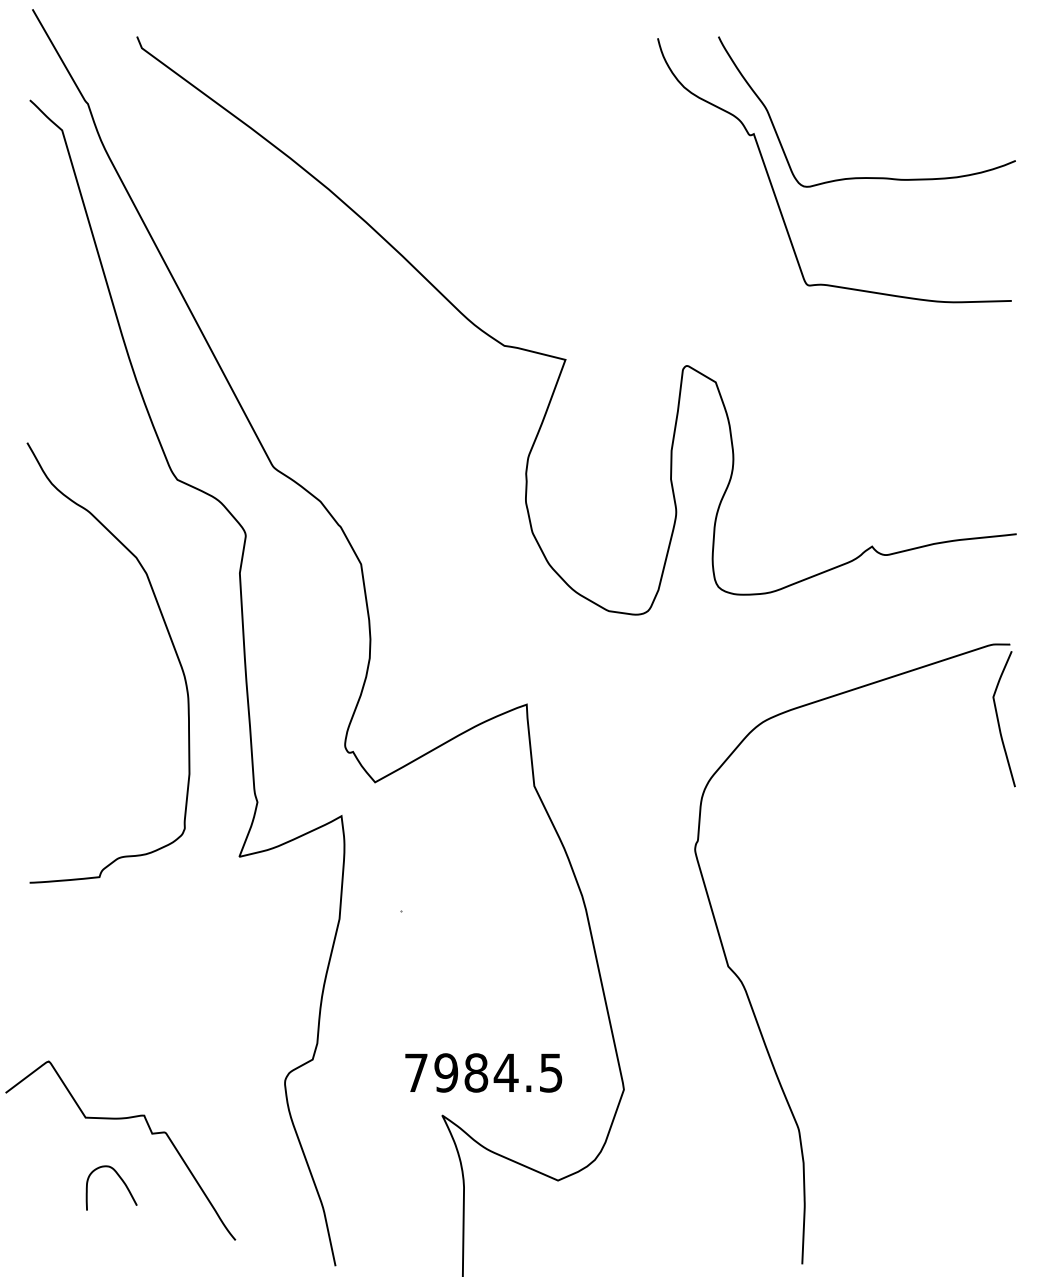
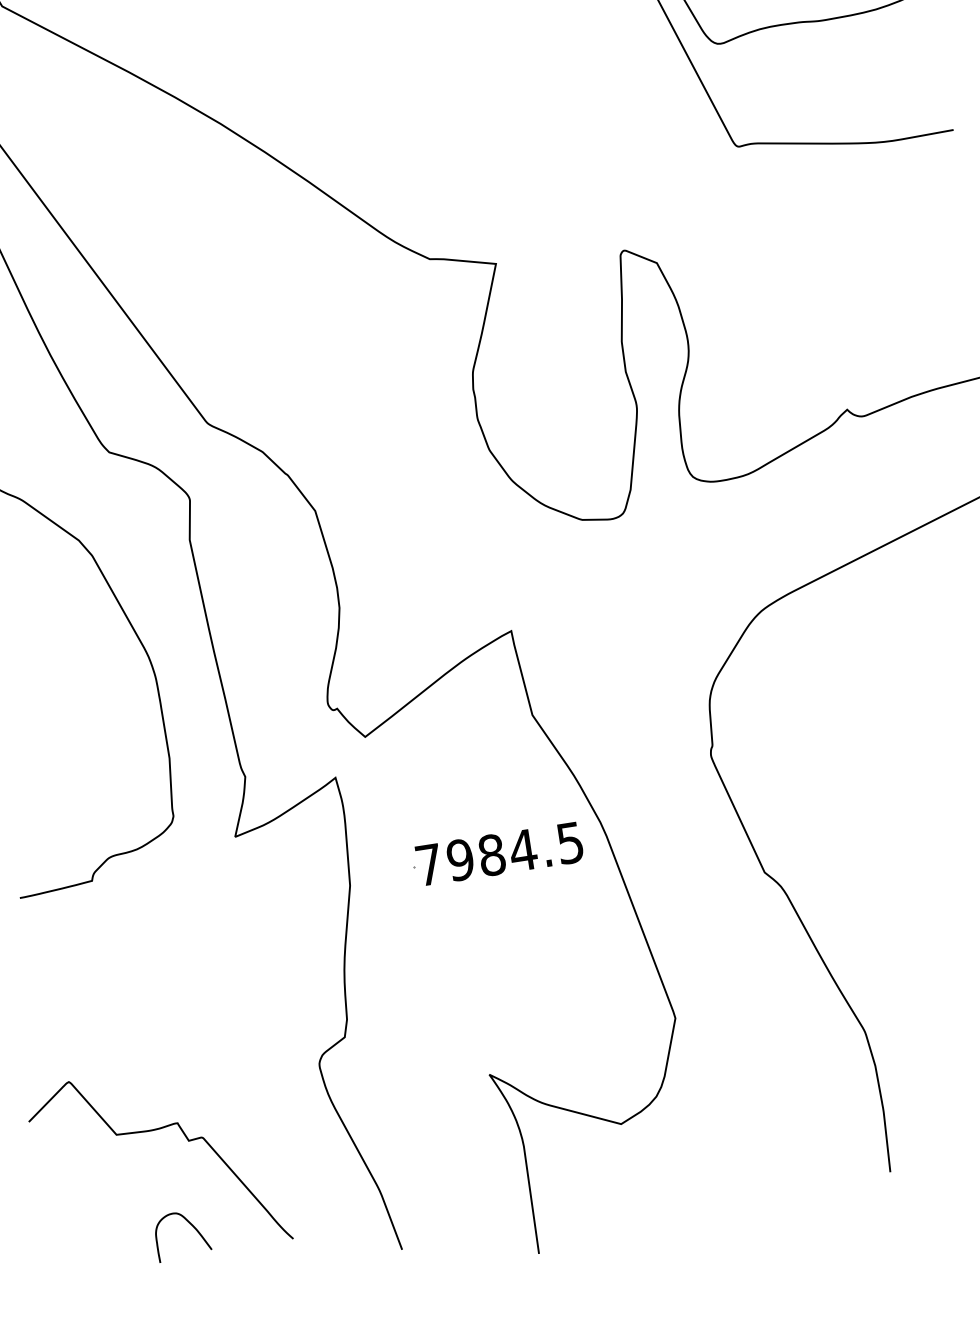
text: (483, 1072) -> (499, 853), moved
curve: (119, 1178) -> (189, 1224), moved

